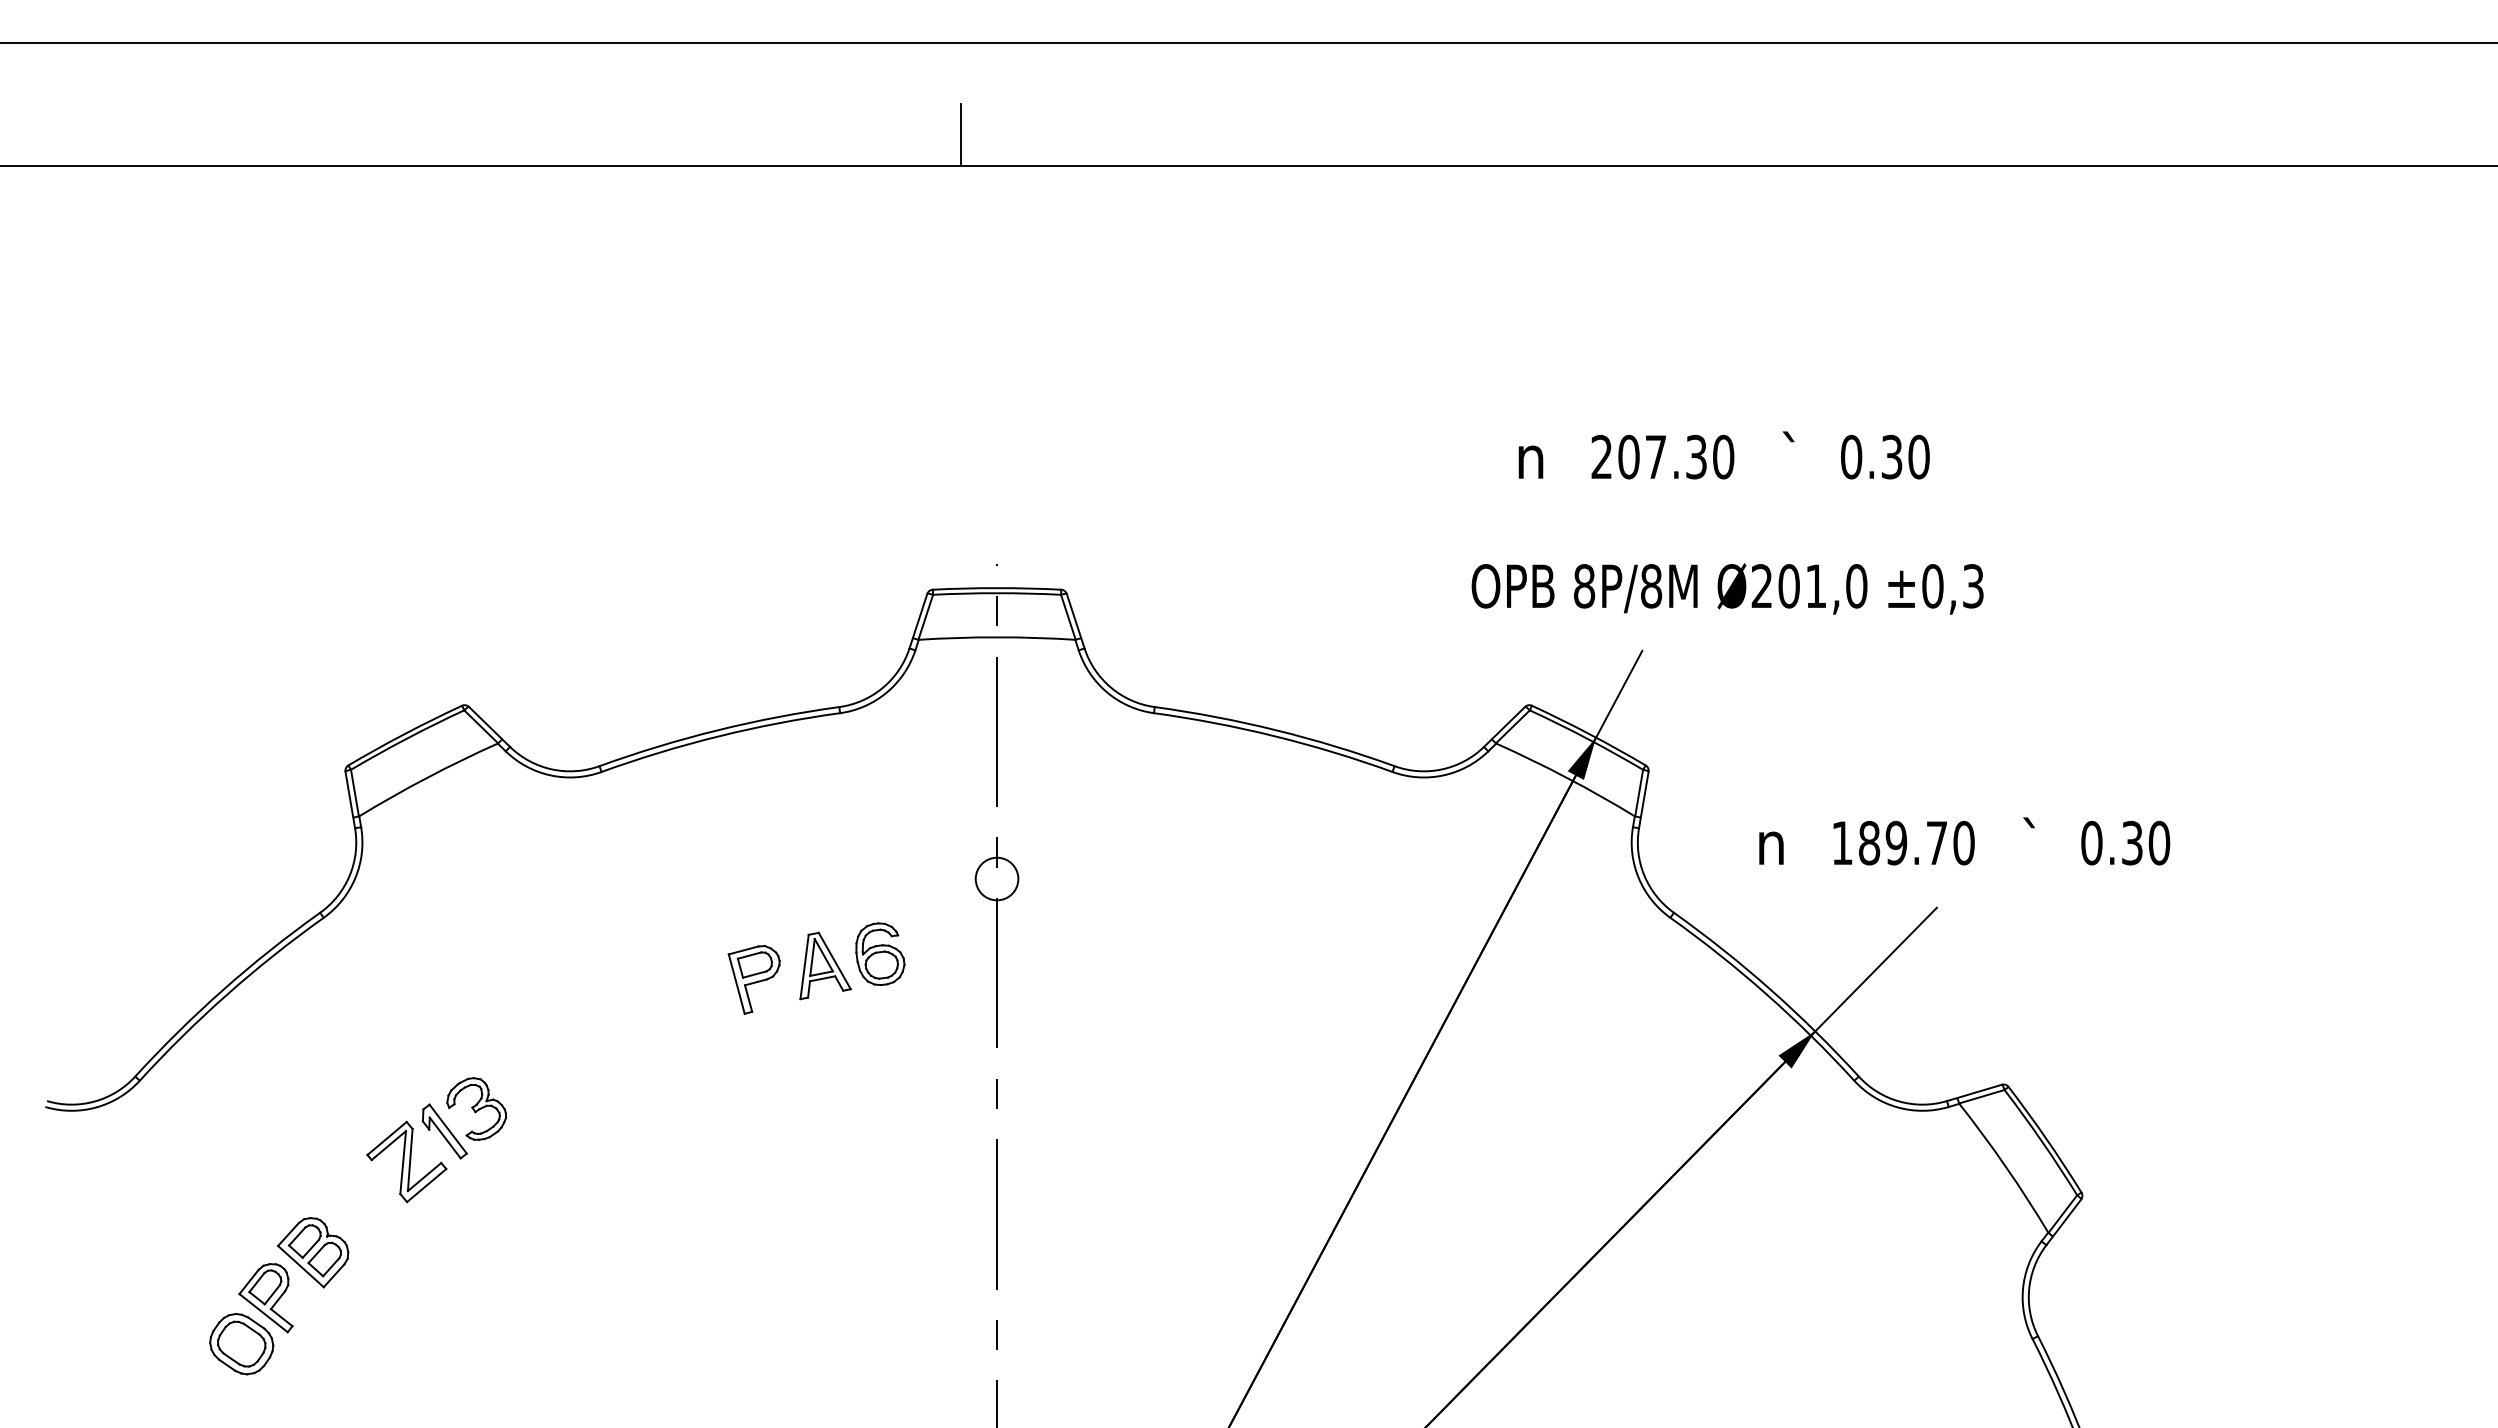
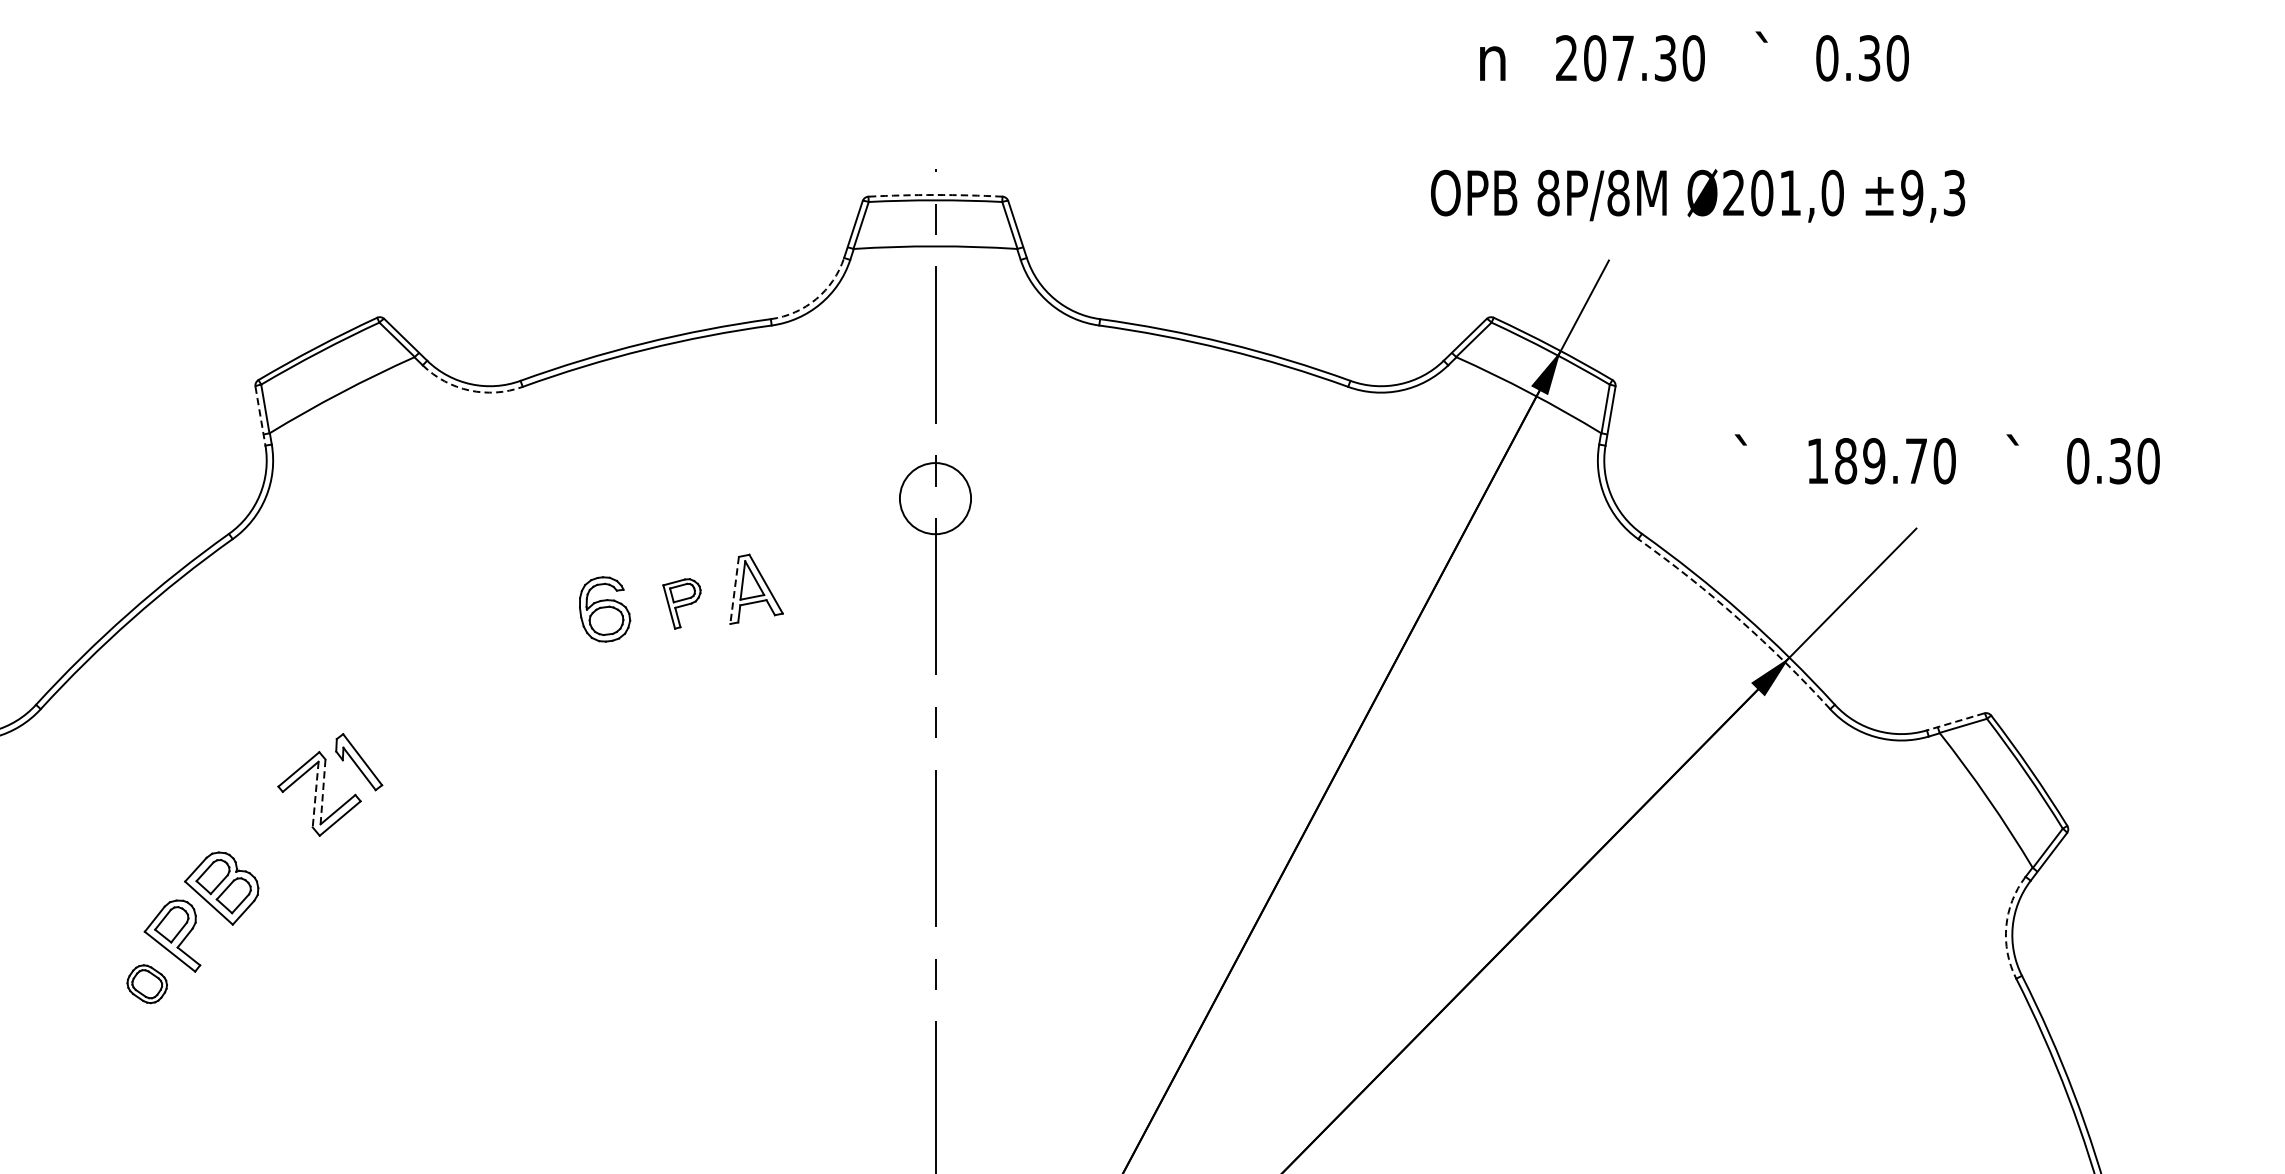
text: (1932, 586) -> (1911, 193), ±0,3 -> ±9,3
arc: (997, 588) -> (935, 195), solid -> dashed
arc: (882, 687) -> (815, 298), solid -> dashed
arc: (550, 775) -> (469, 390), solid -> dashed
line: (350, 800) -> (260, 416), solid -> dashed
text: (1771, 840) -> (1743, 458), n -> `
circle: (996, 878) -> (934, 498), size x1.6
part: (880, 953) -> (605, 608), moved
line: (804, 967) -> (734, 590), solid -> dashed
part: (753, 979) -> (681, 603), size x0.7
arc: (1766, 994) -> (1738, 619), solid -> dashed
line: (1974, 1092) -> (1955, 721), solid -> dashed
part: (476, 1108) -> (392, 738), removed
line: (410, 1159) -> (323, 791), solid -> dashed
line: (403, 1162) -> (316, 794), solid -> dashed
arc: (2023, 1288) -> (2006, 925), solid -> dashed
part: (241, 1344) -> (146, 984), size x0.6

